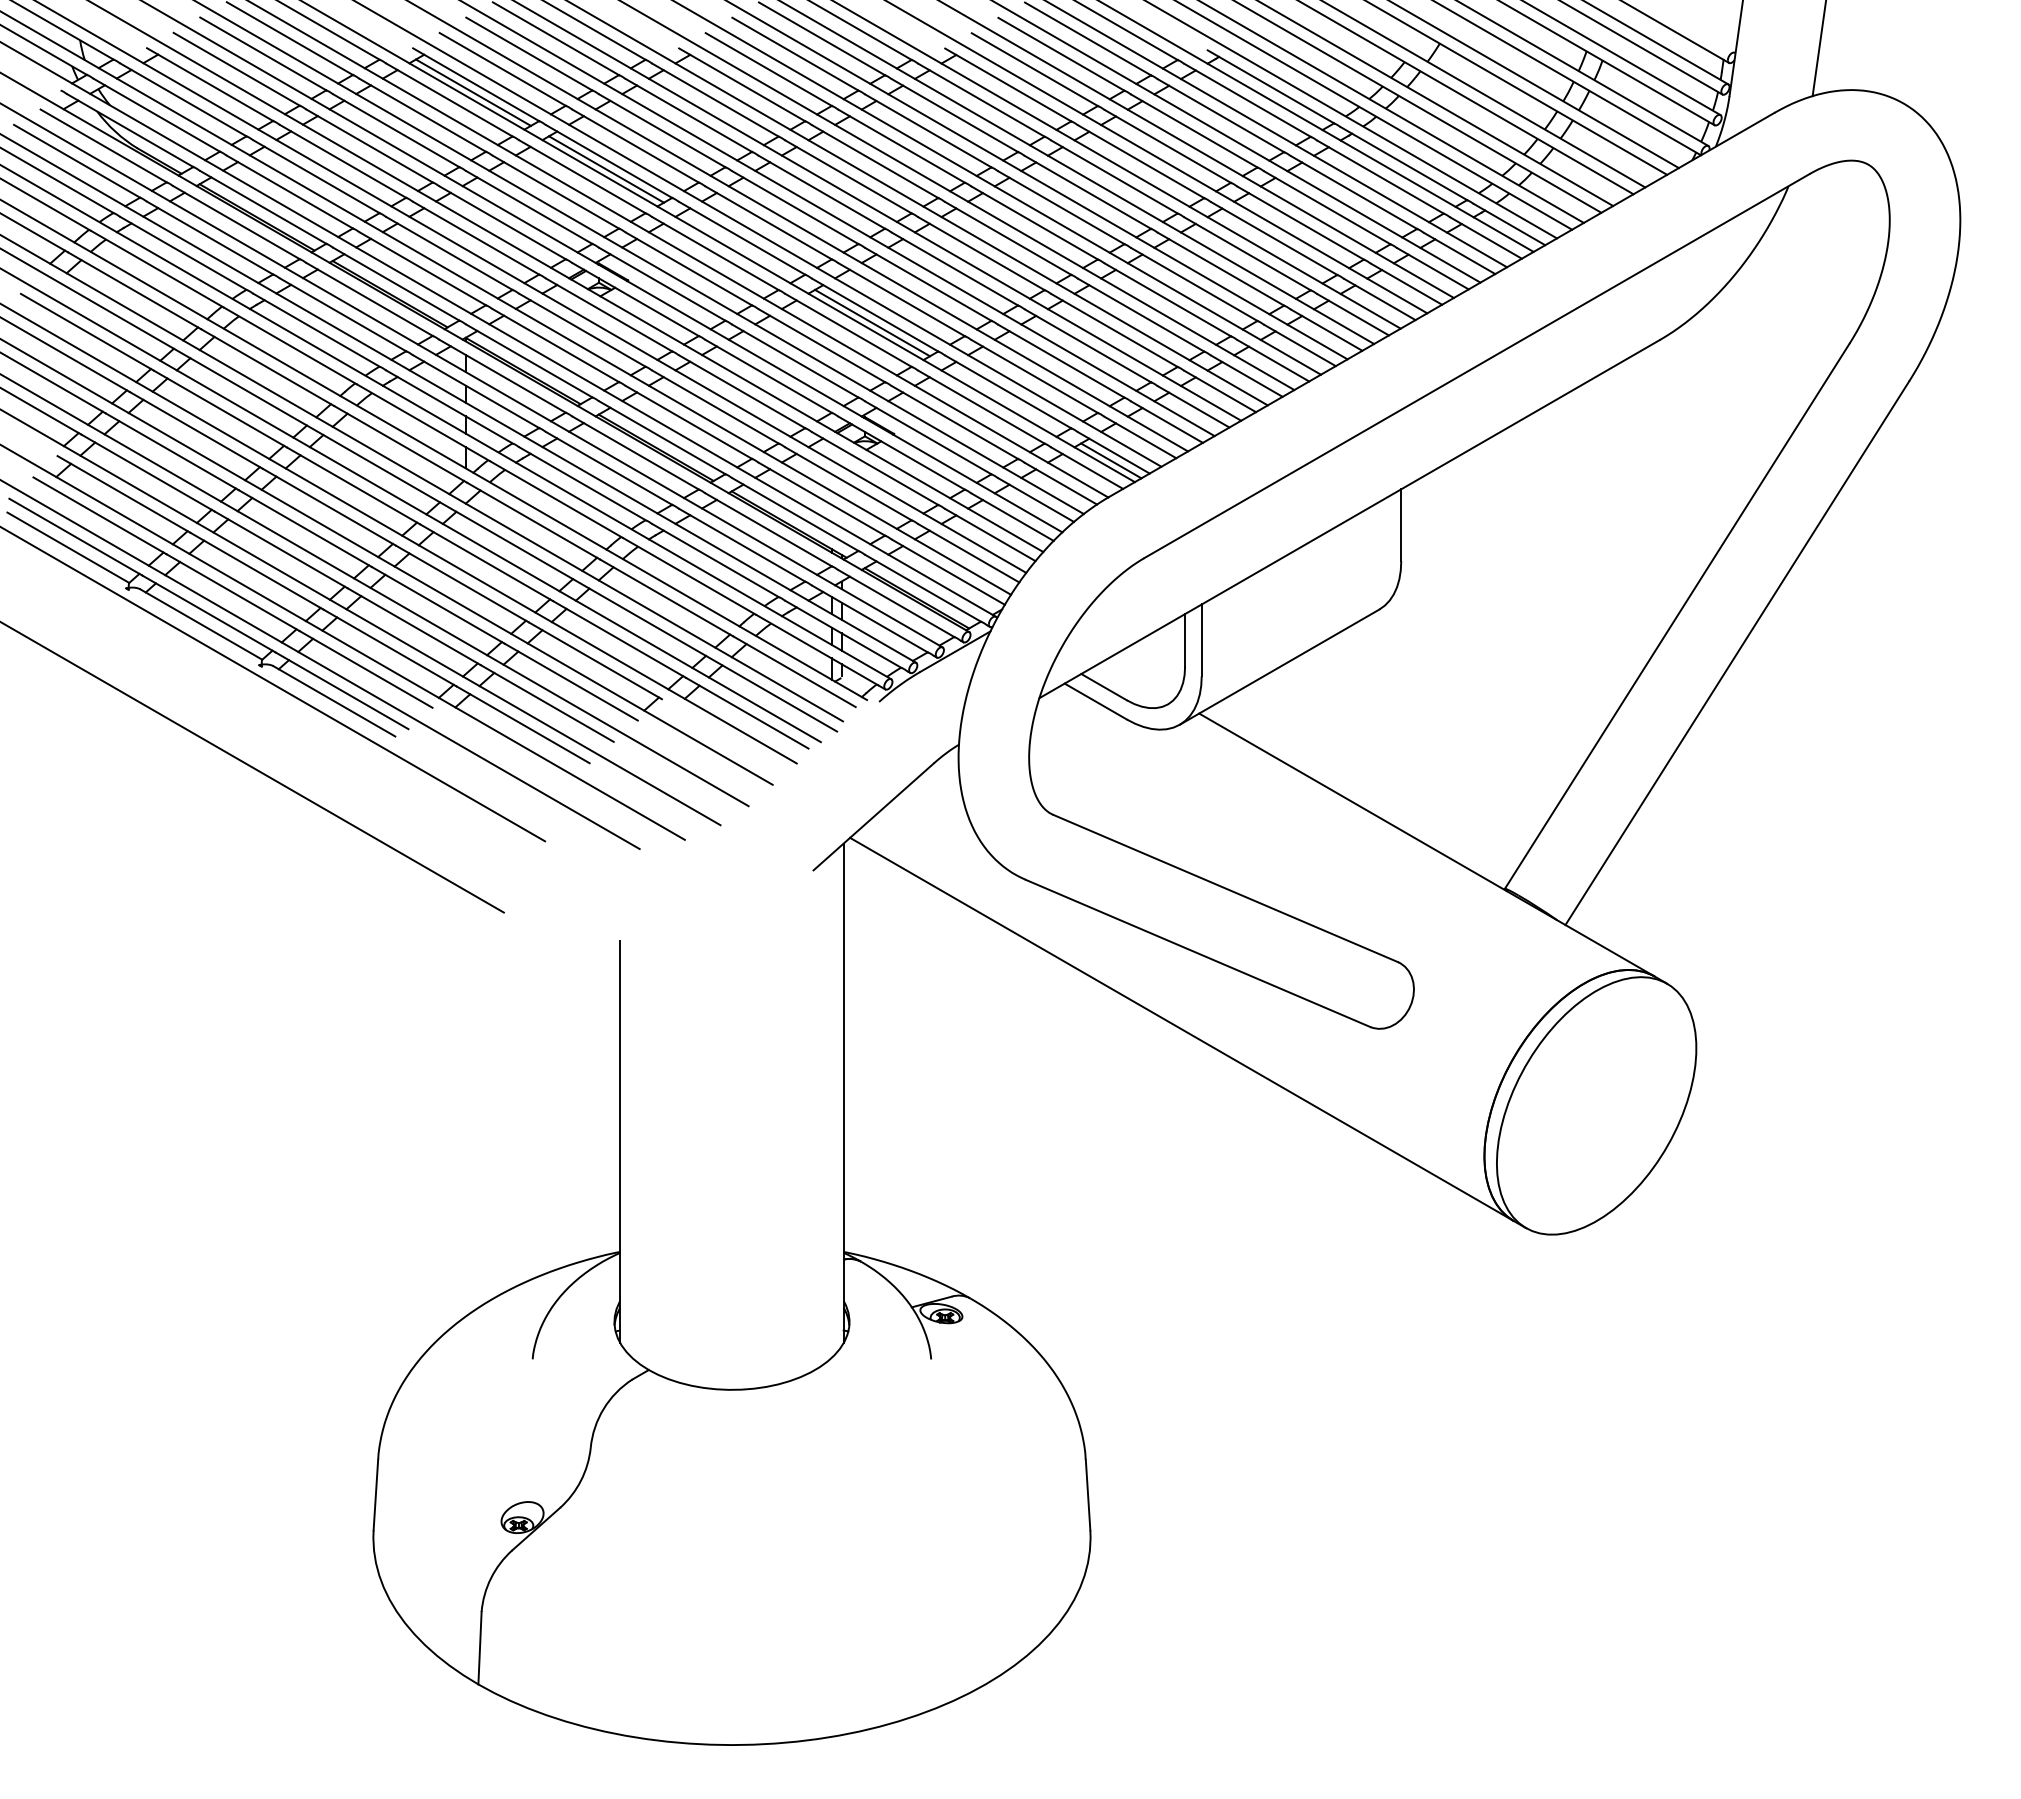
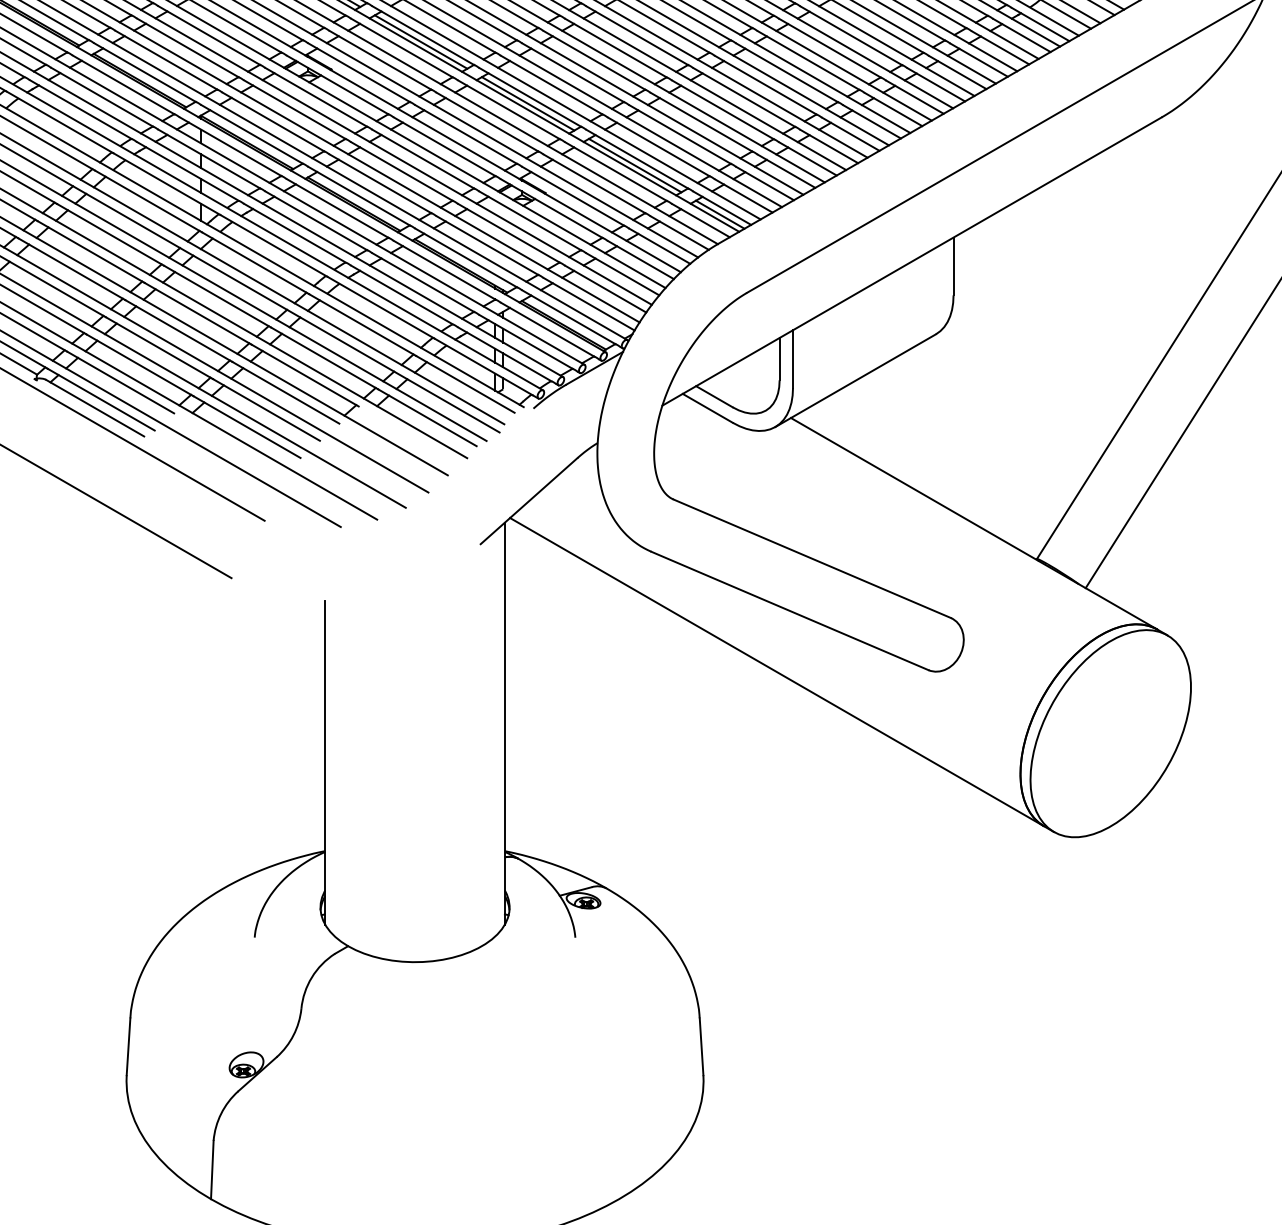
line: (739, 246) -> (421, 42), added
line: (1005, 399) -> (635, 165), added

